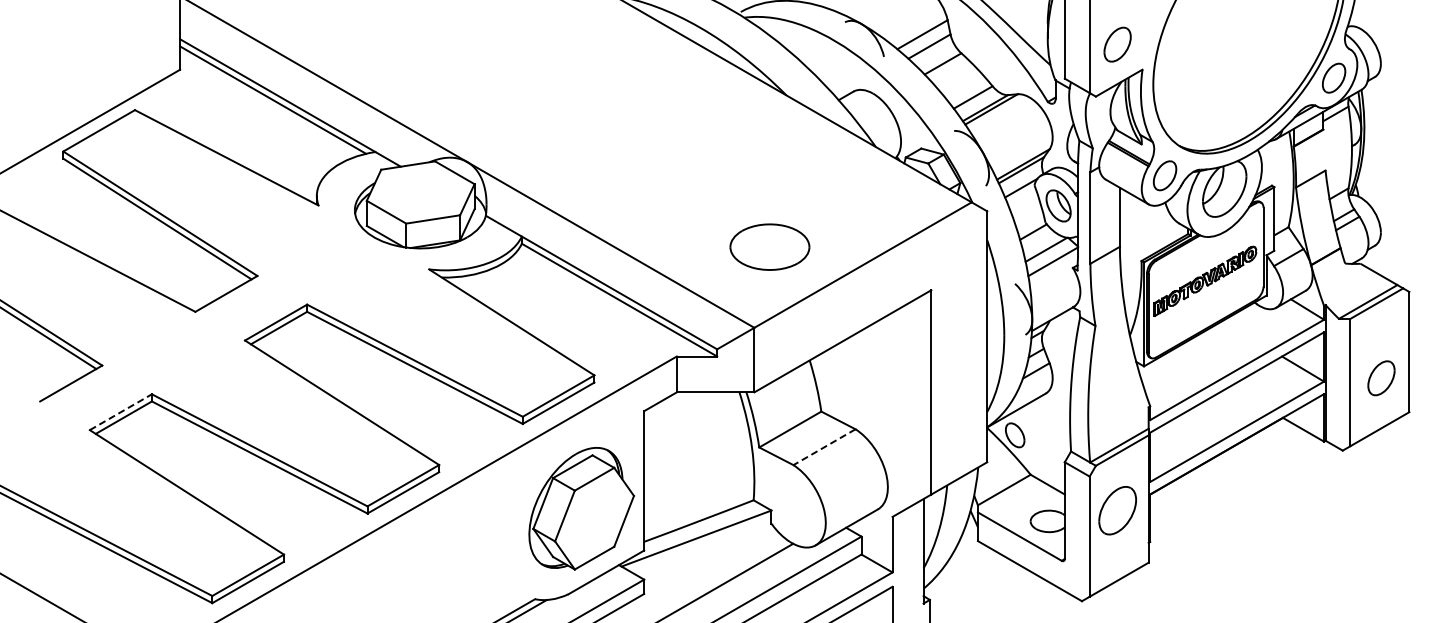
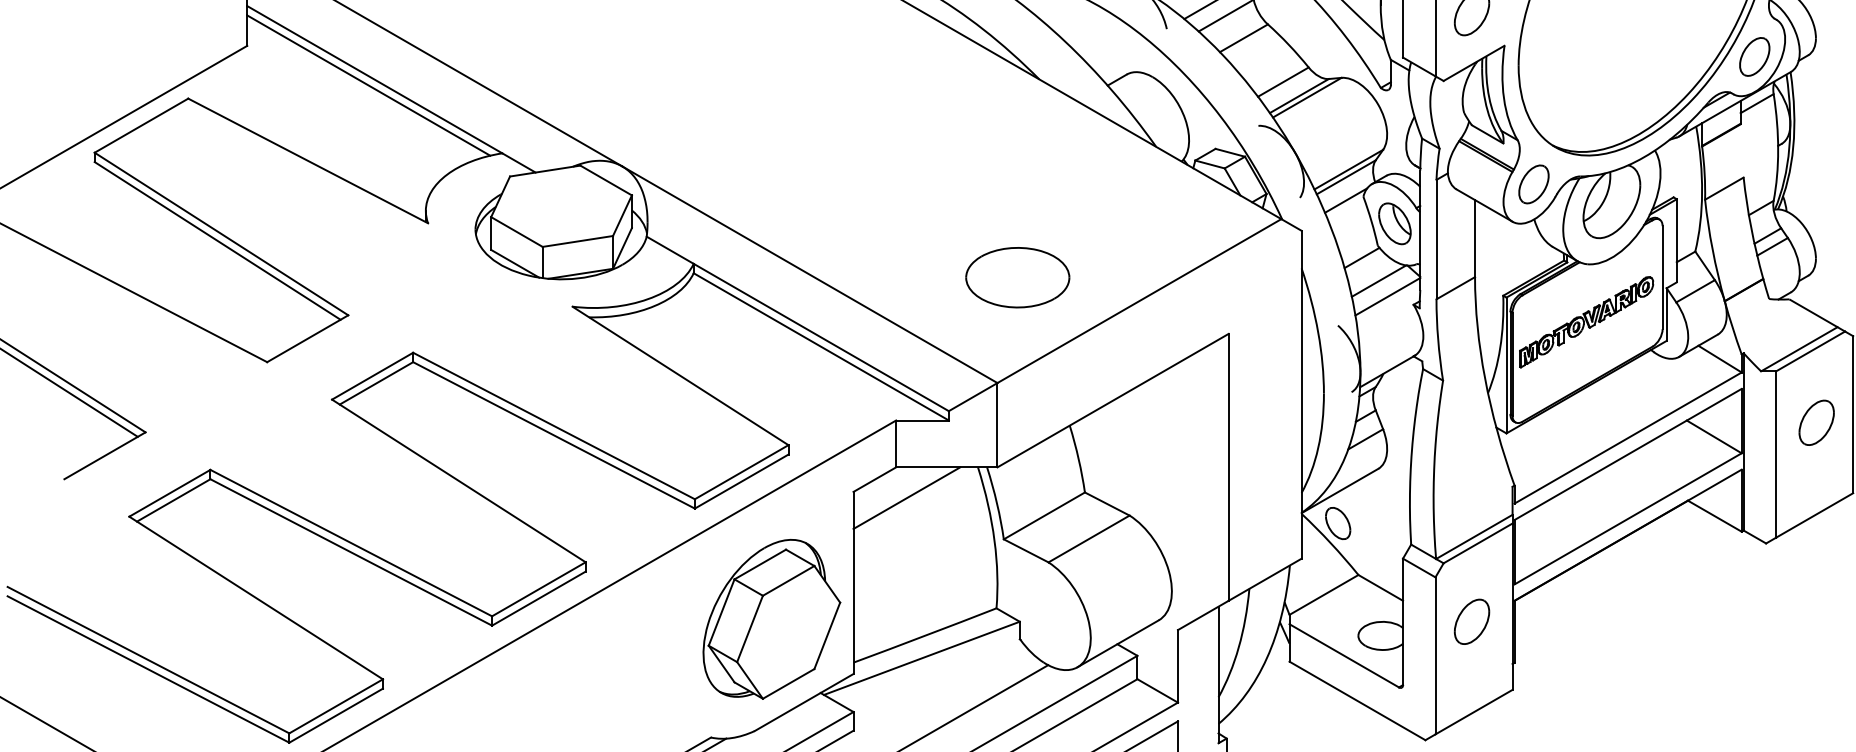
part: (1381, 378) -> (1816, 423), moved
line: (120, 412) -> (169, 493), dashed -> solid
line: (684, 415) -> (906, 497), added
line: (824, 447) -> (1089, 539), dashed -> solid
part: (1117, 510) -> (1471, 621), size x0.71

